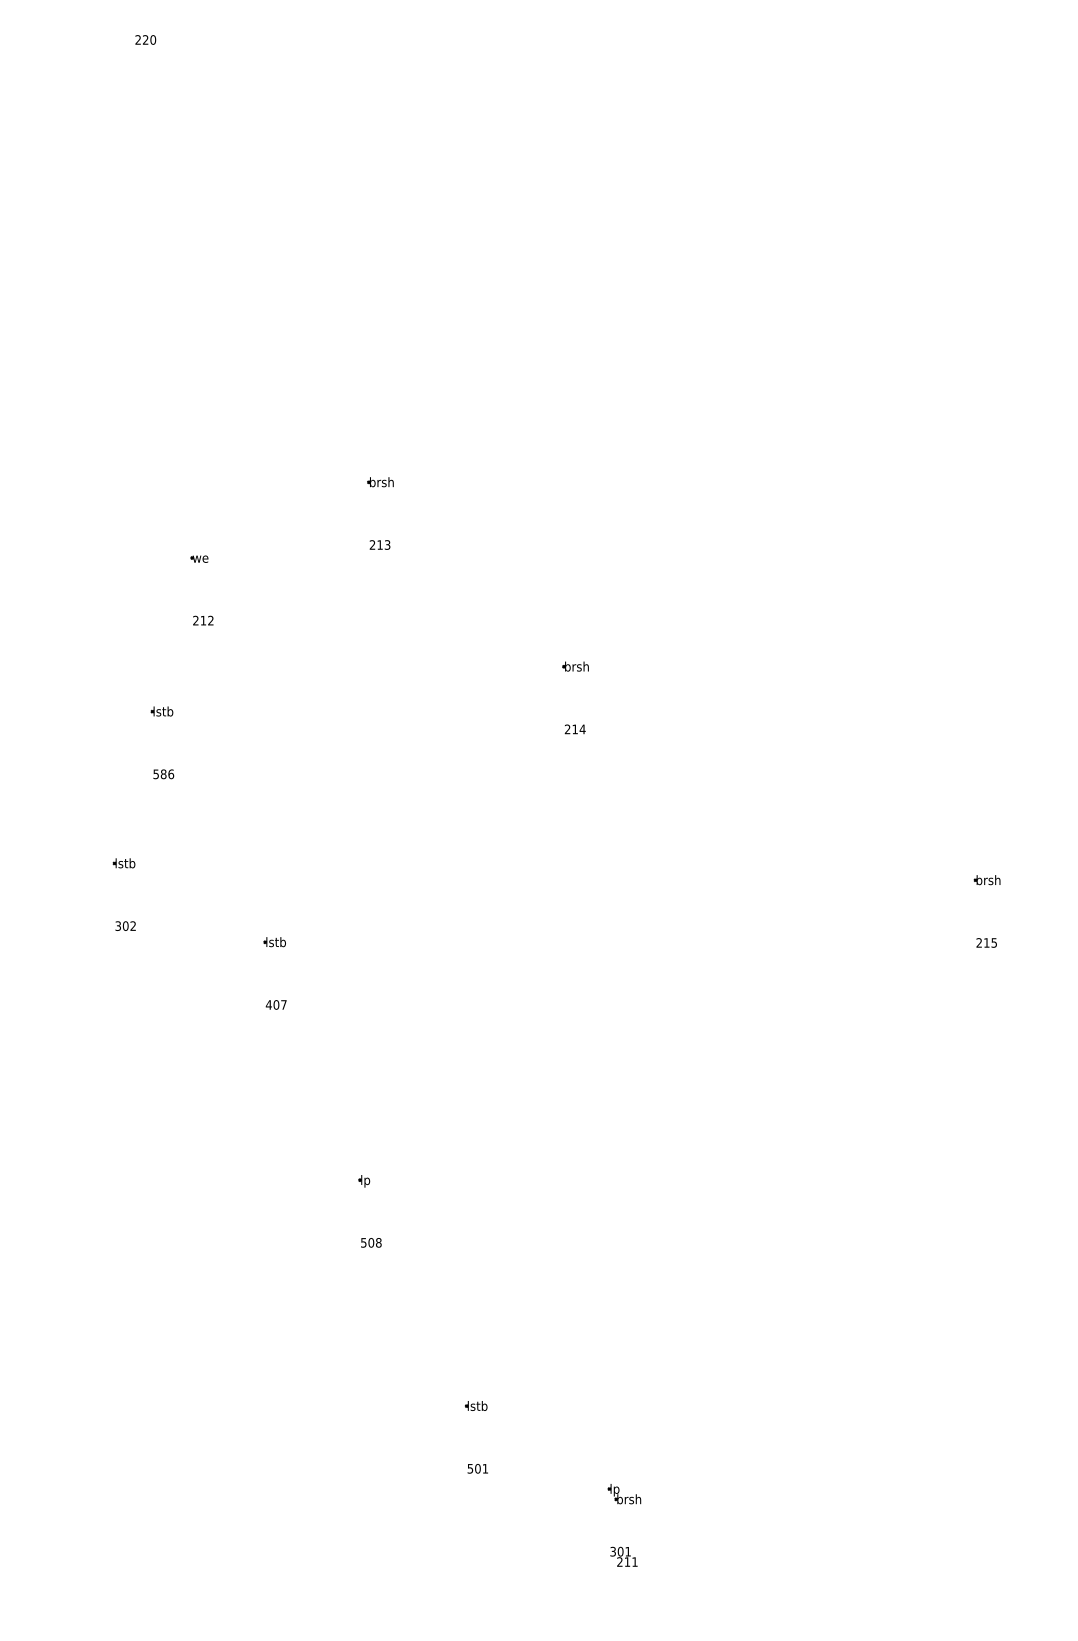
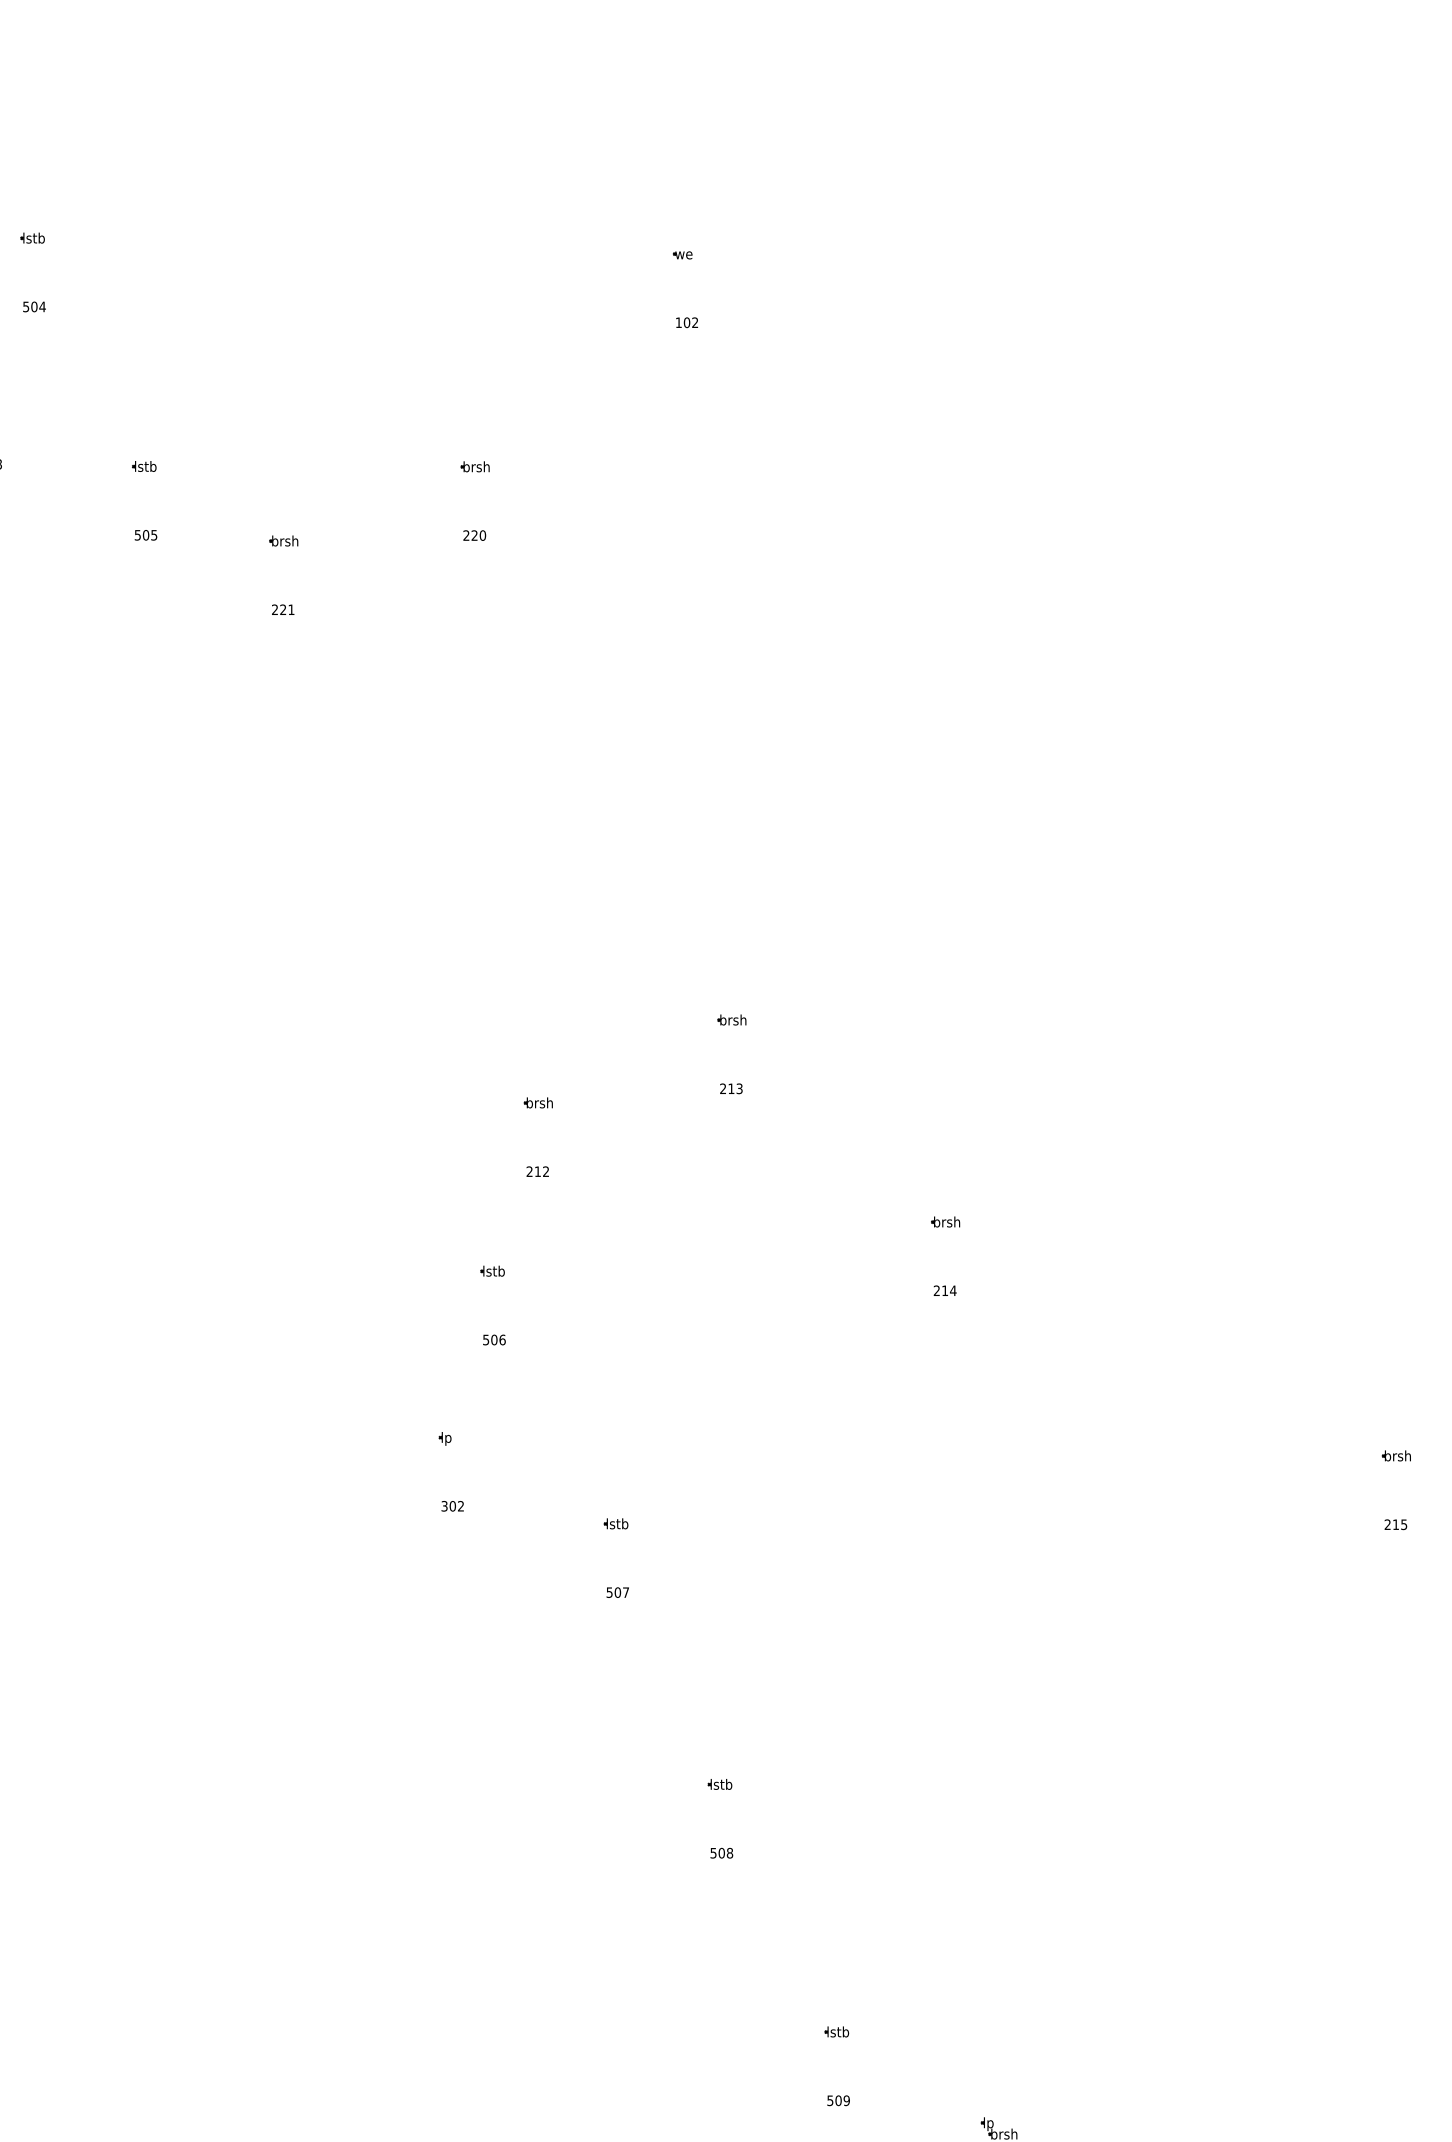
text: (204, 557) -> (539, 1102), we -> brsh
text: (163, 774) -> (494, 1340), 586 -> 506
text: (126, 864) -> (453, 1438), lstb -> lp
text: (268, 1004) -> (609, 1592), 407 -> 507
text: (371, 1181) -> (722, 1785), lp -> lstb
text: (485, 1468) -> (846, 2100), 501 -> 509

